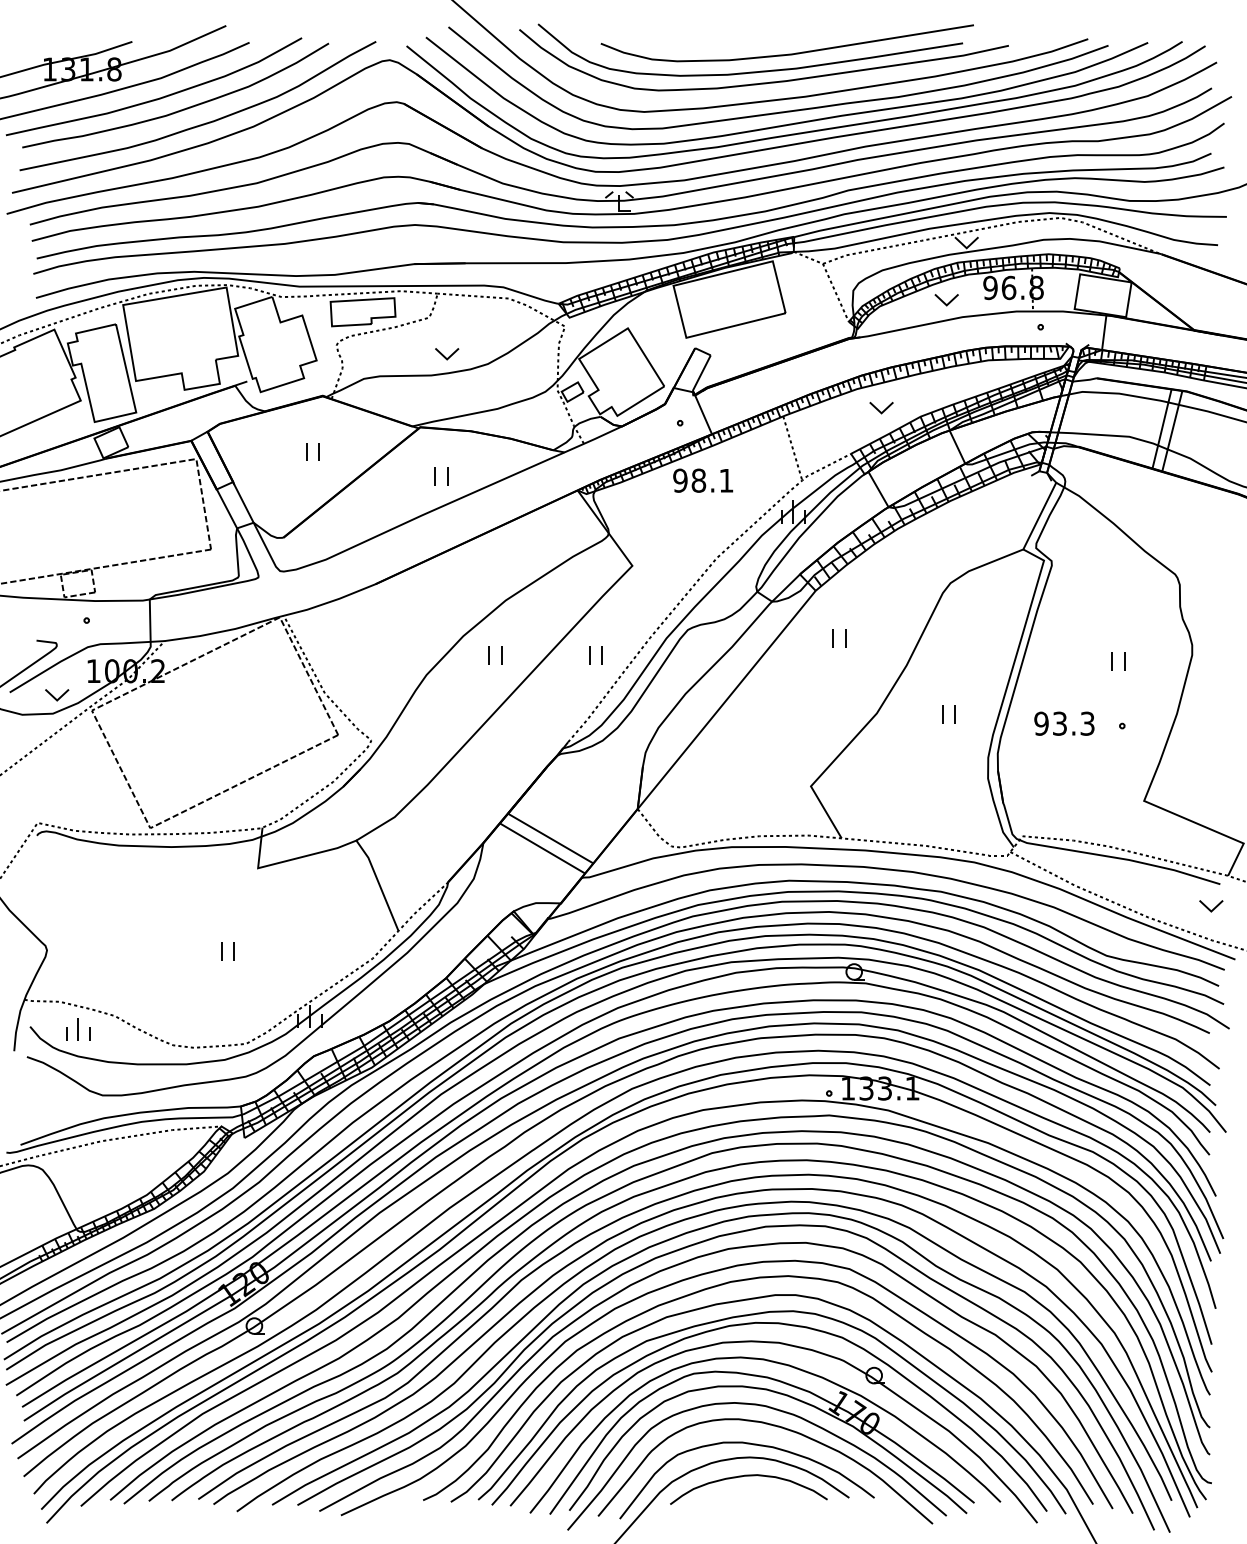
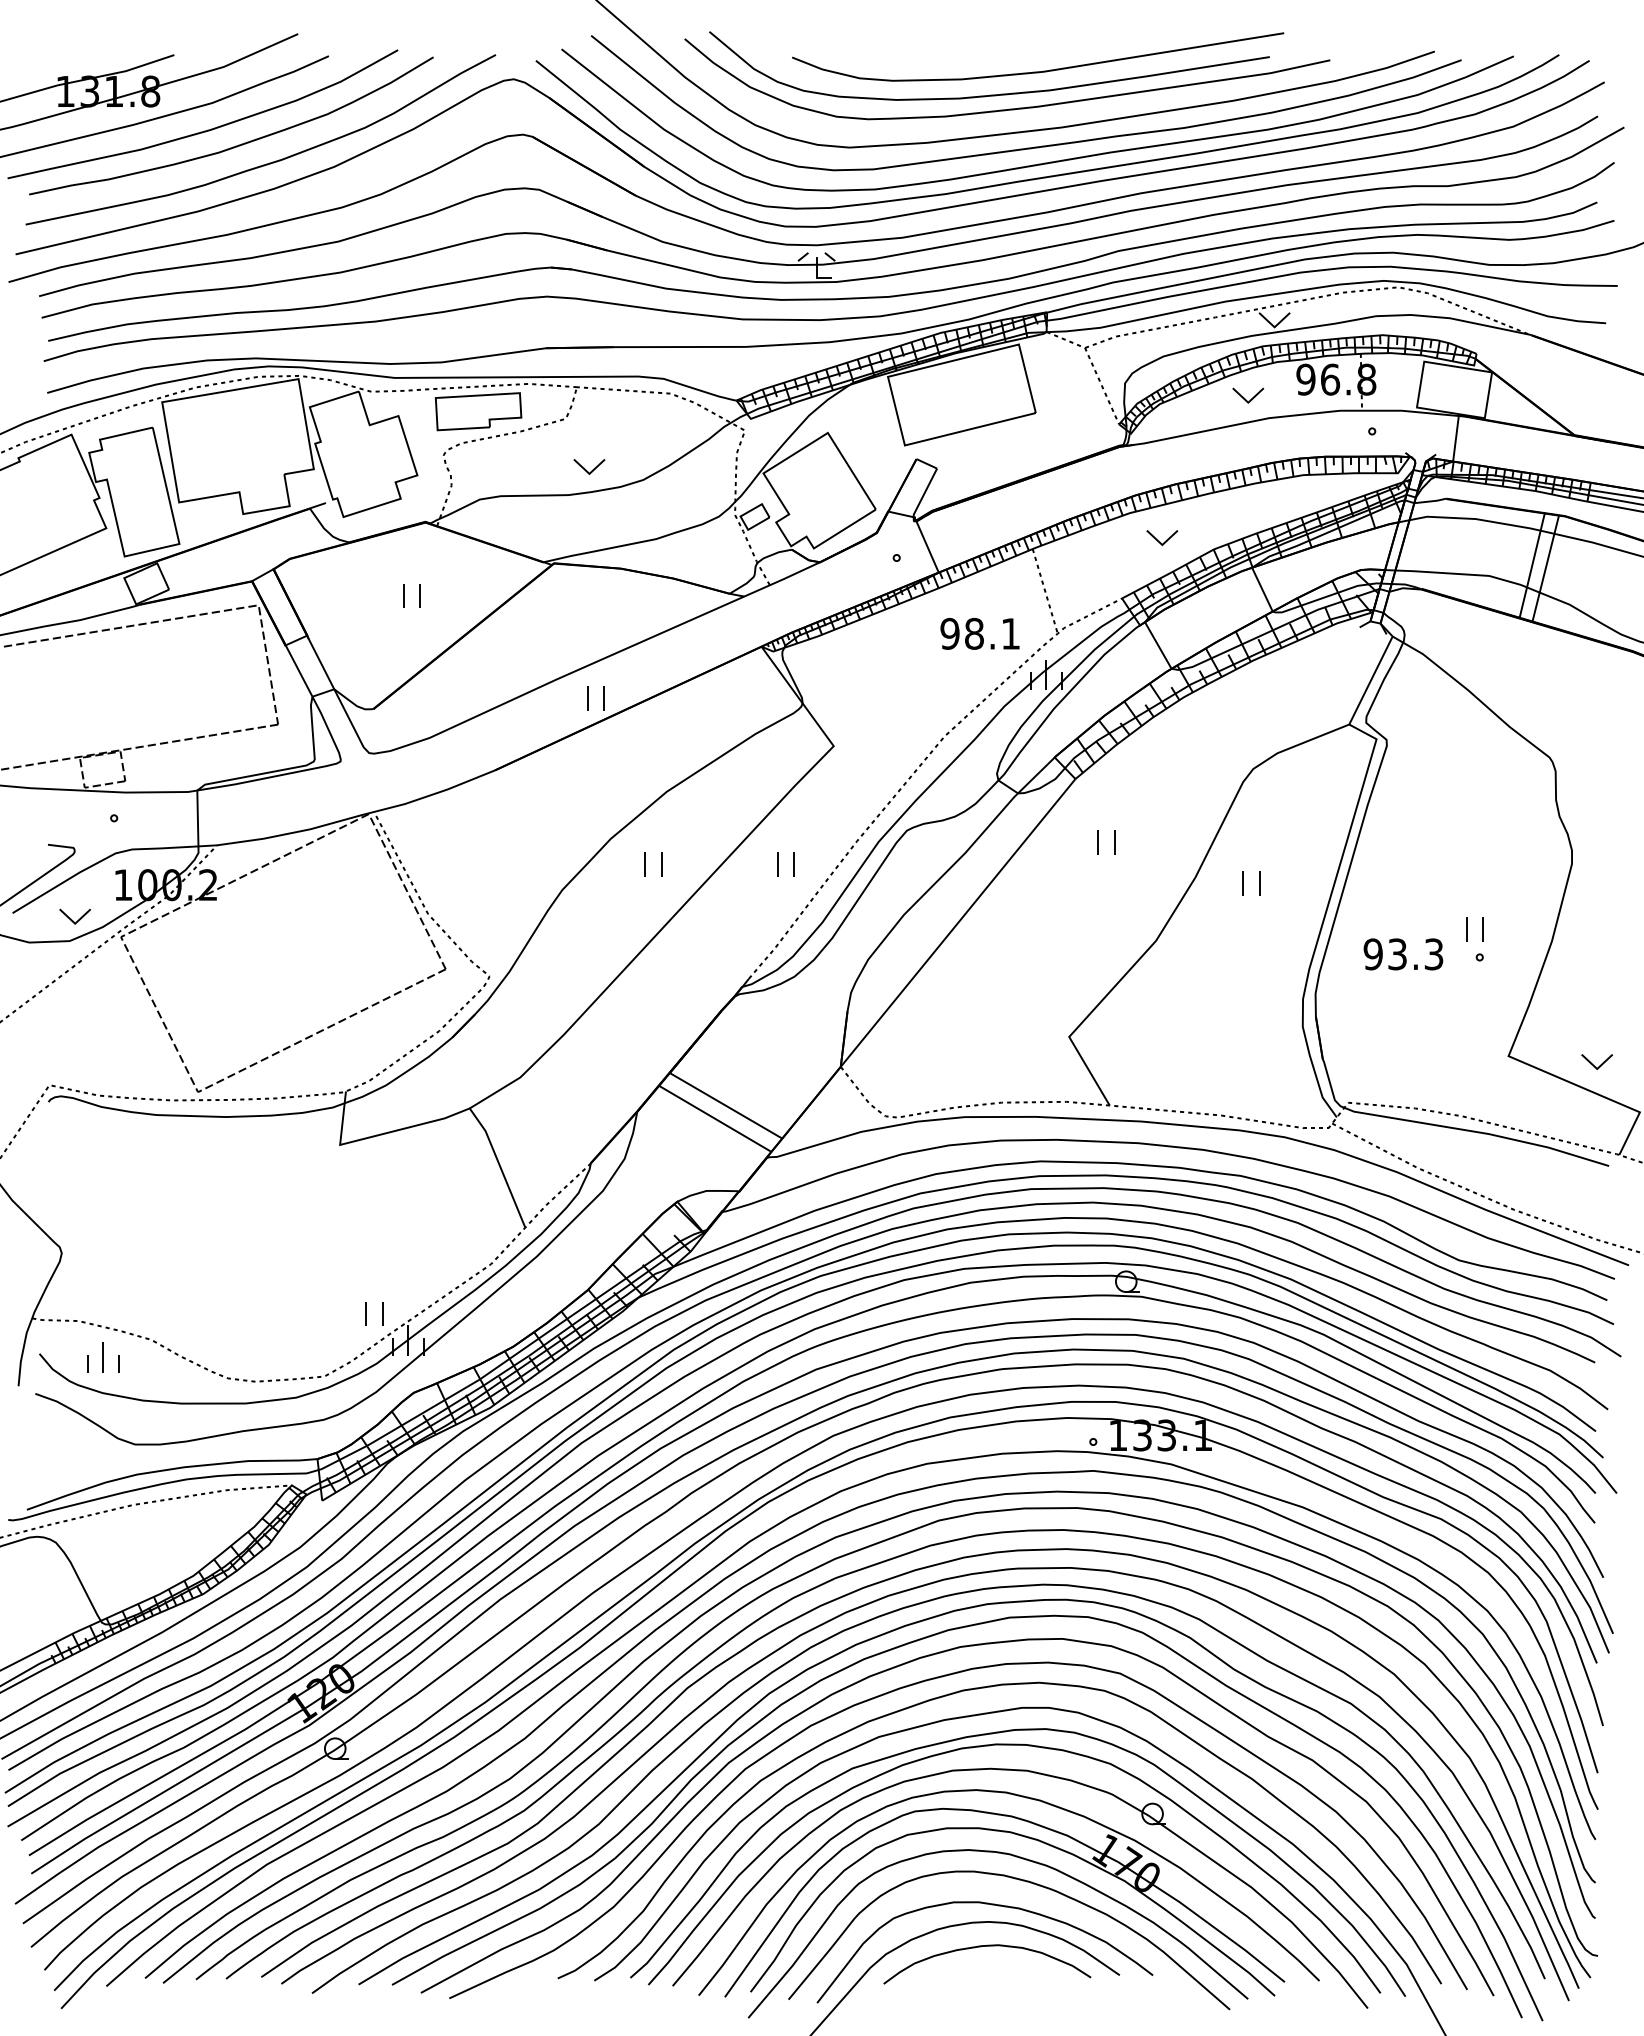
part: (435, 476) -> (588, 698), moved
text: (702, 480) -> (979, 633), moved
part: (1112, 661) -> (1467, 929), moved
part: (943, 714) -> (1243, 883), moved
part: (1210, 905) -> (1596, 1061), moved
part: (221, 951) -> (366, 1313), moved

